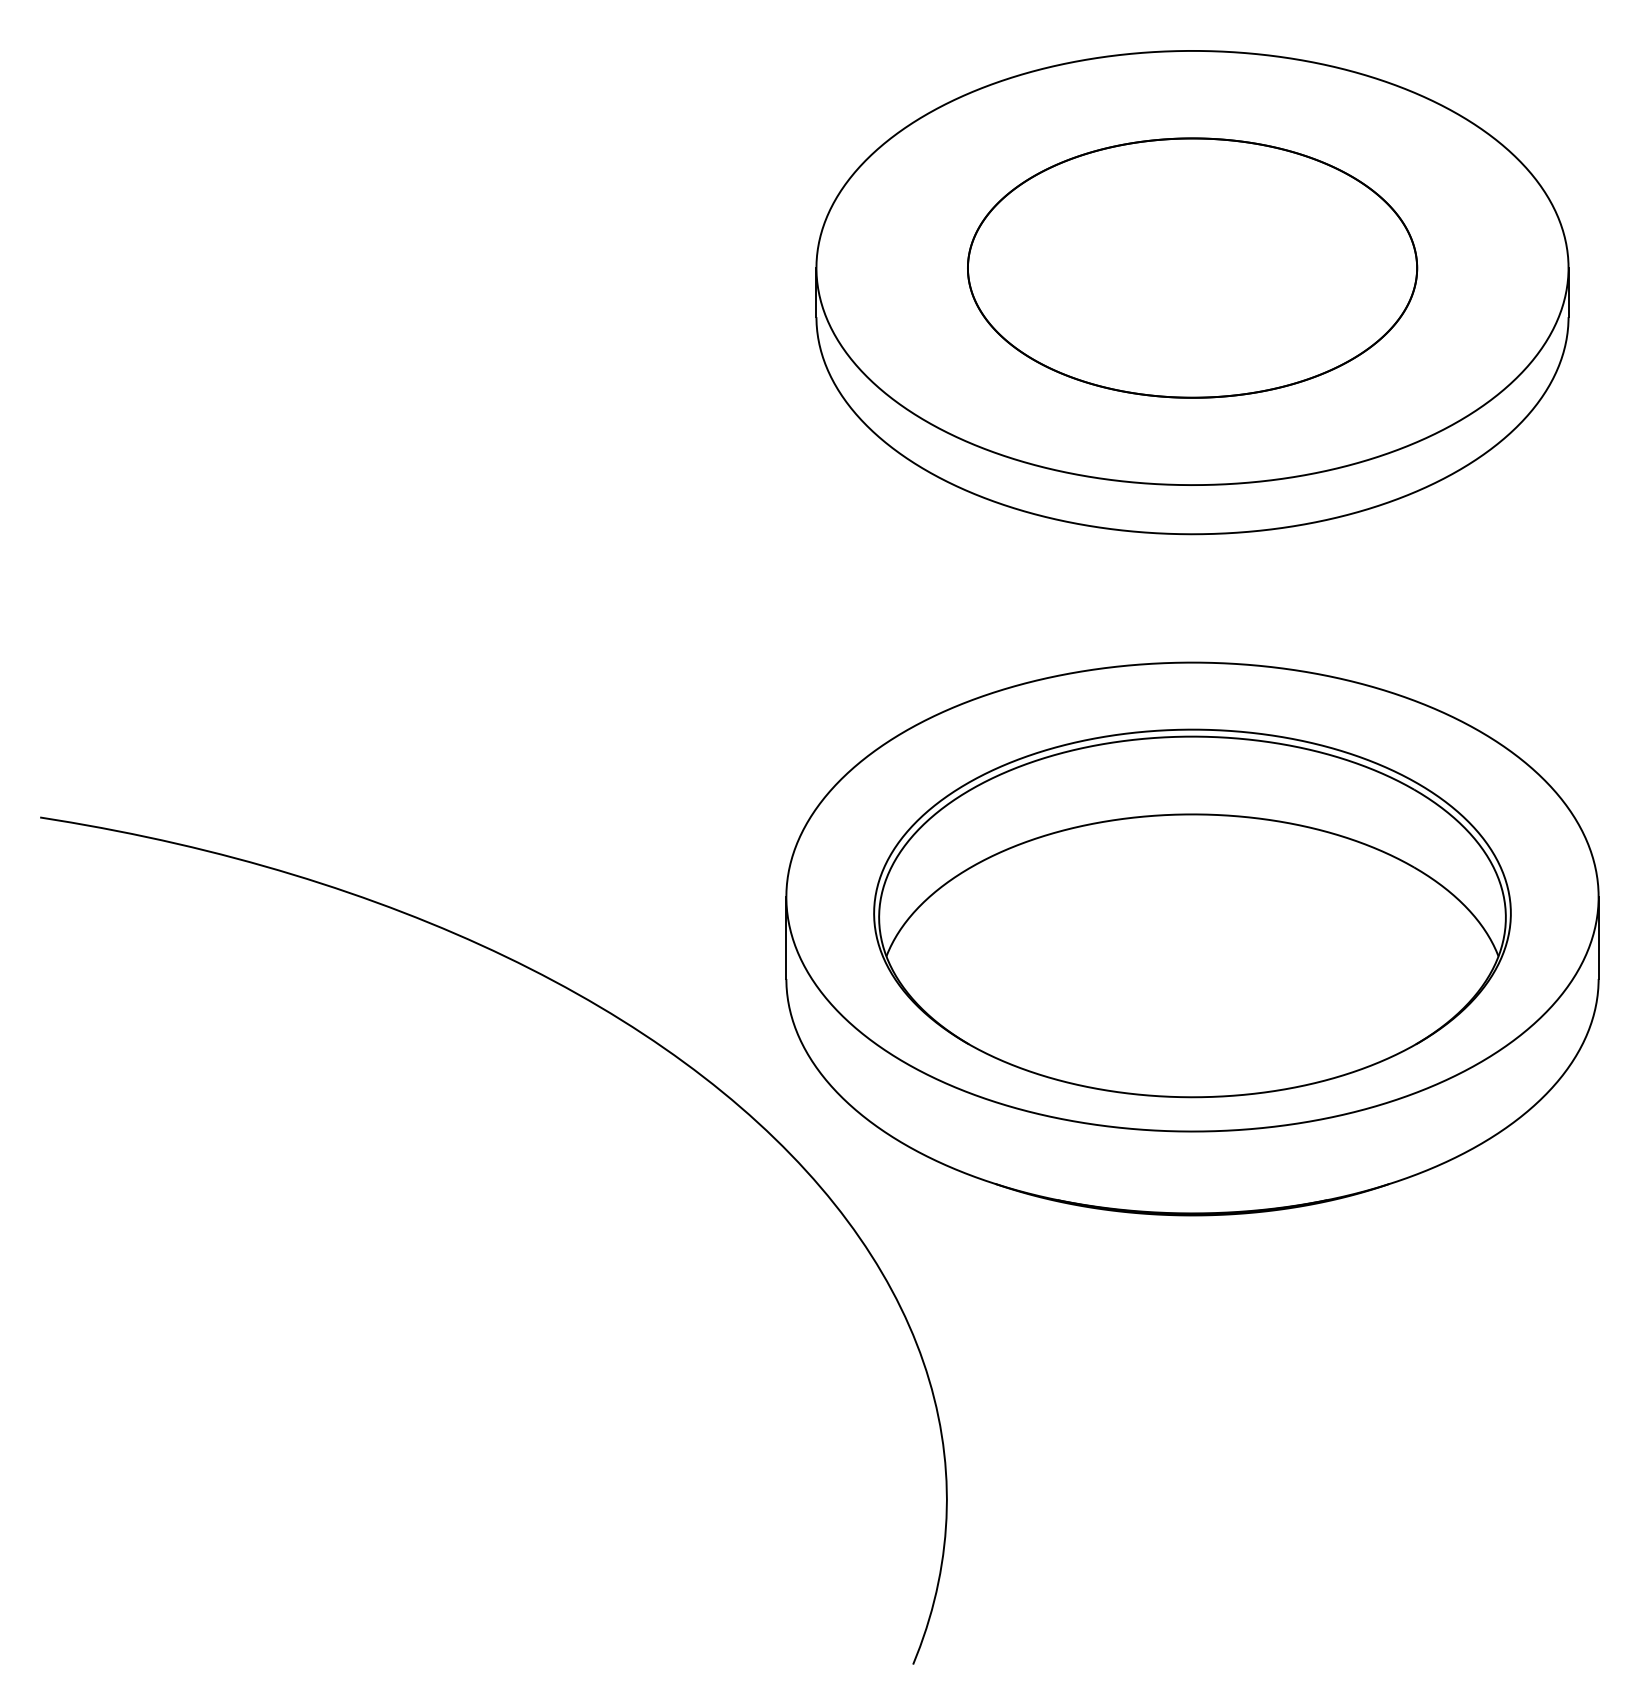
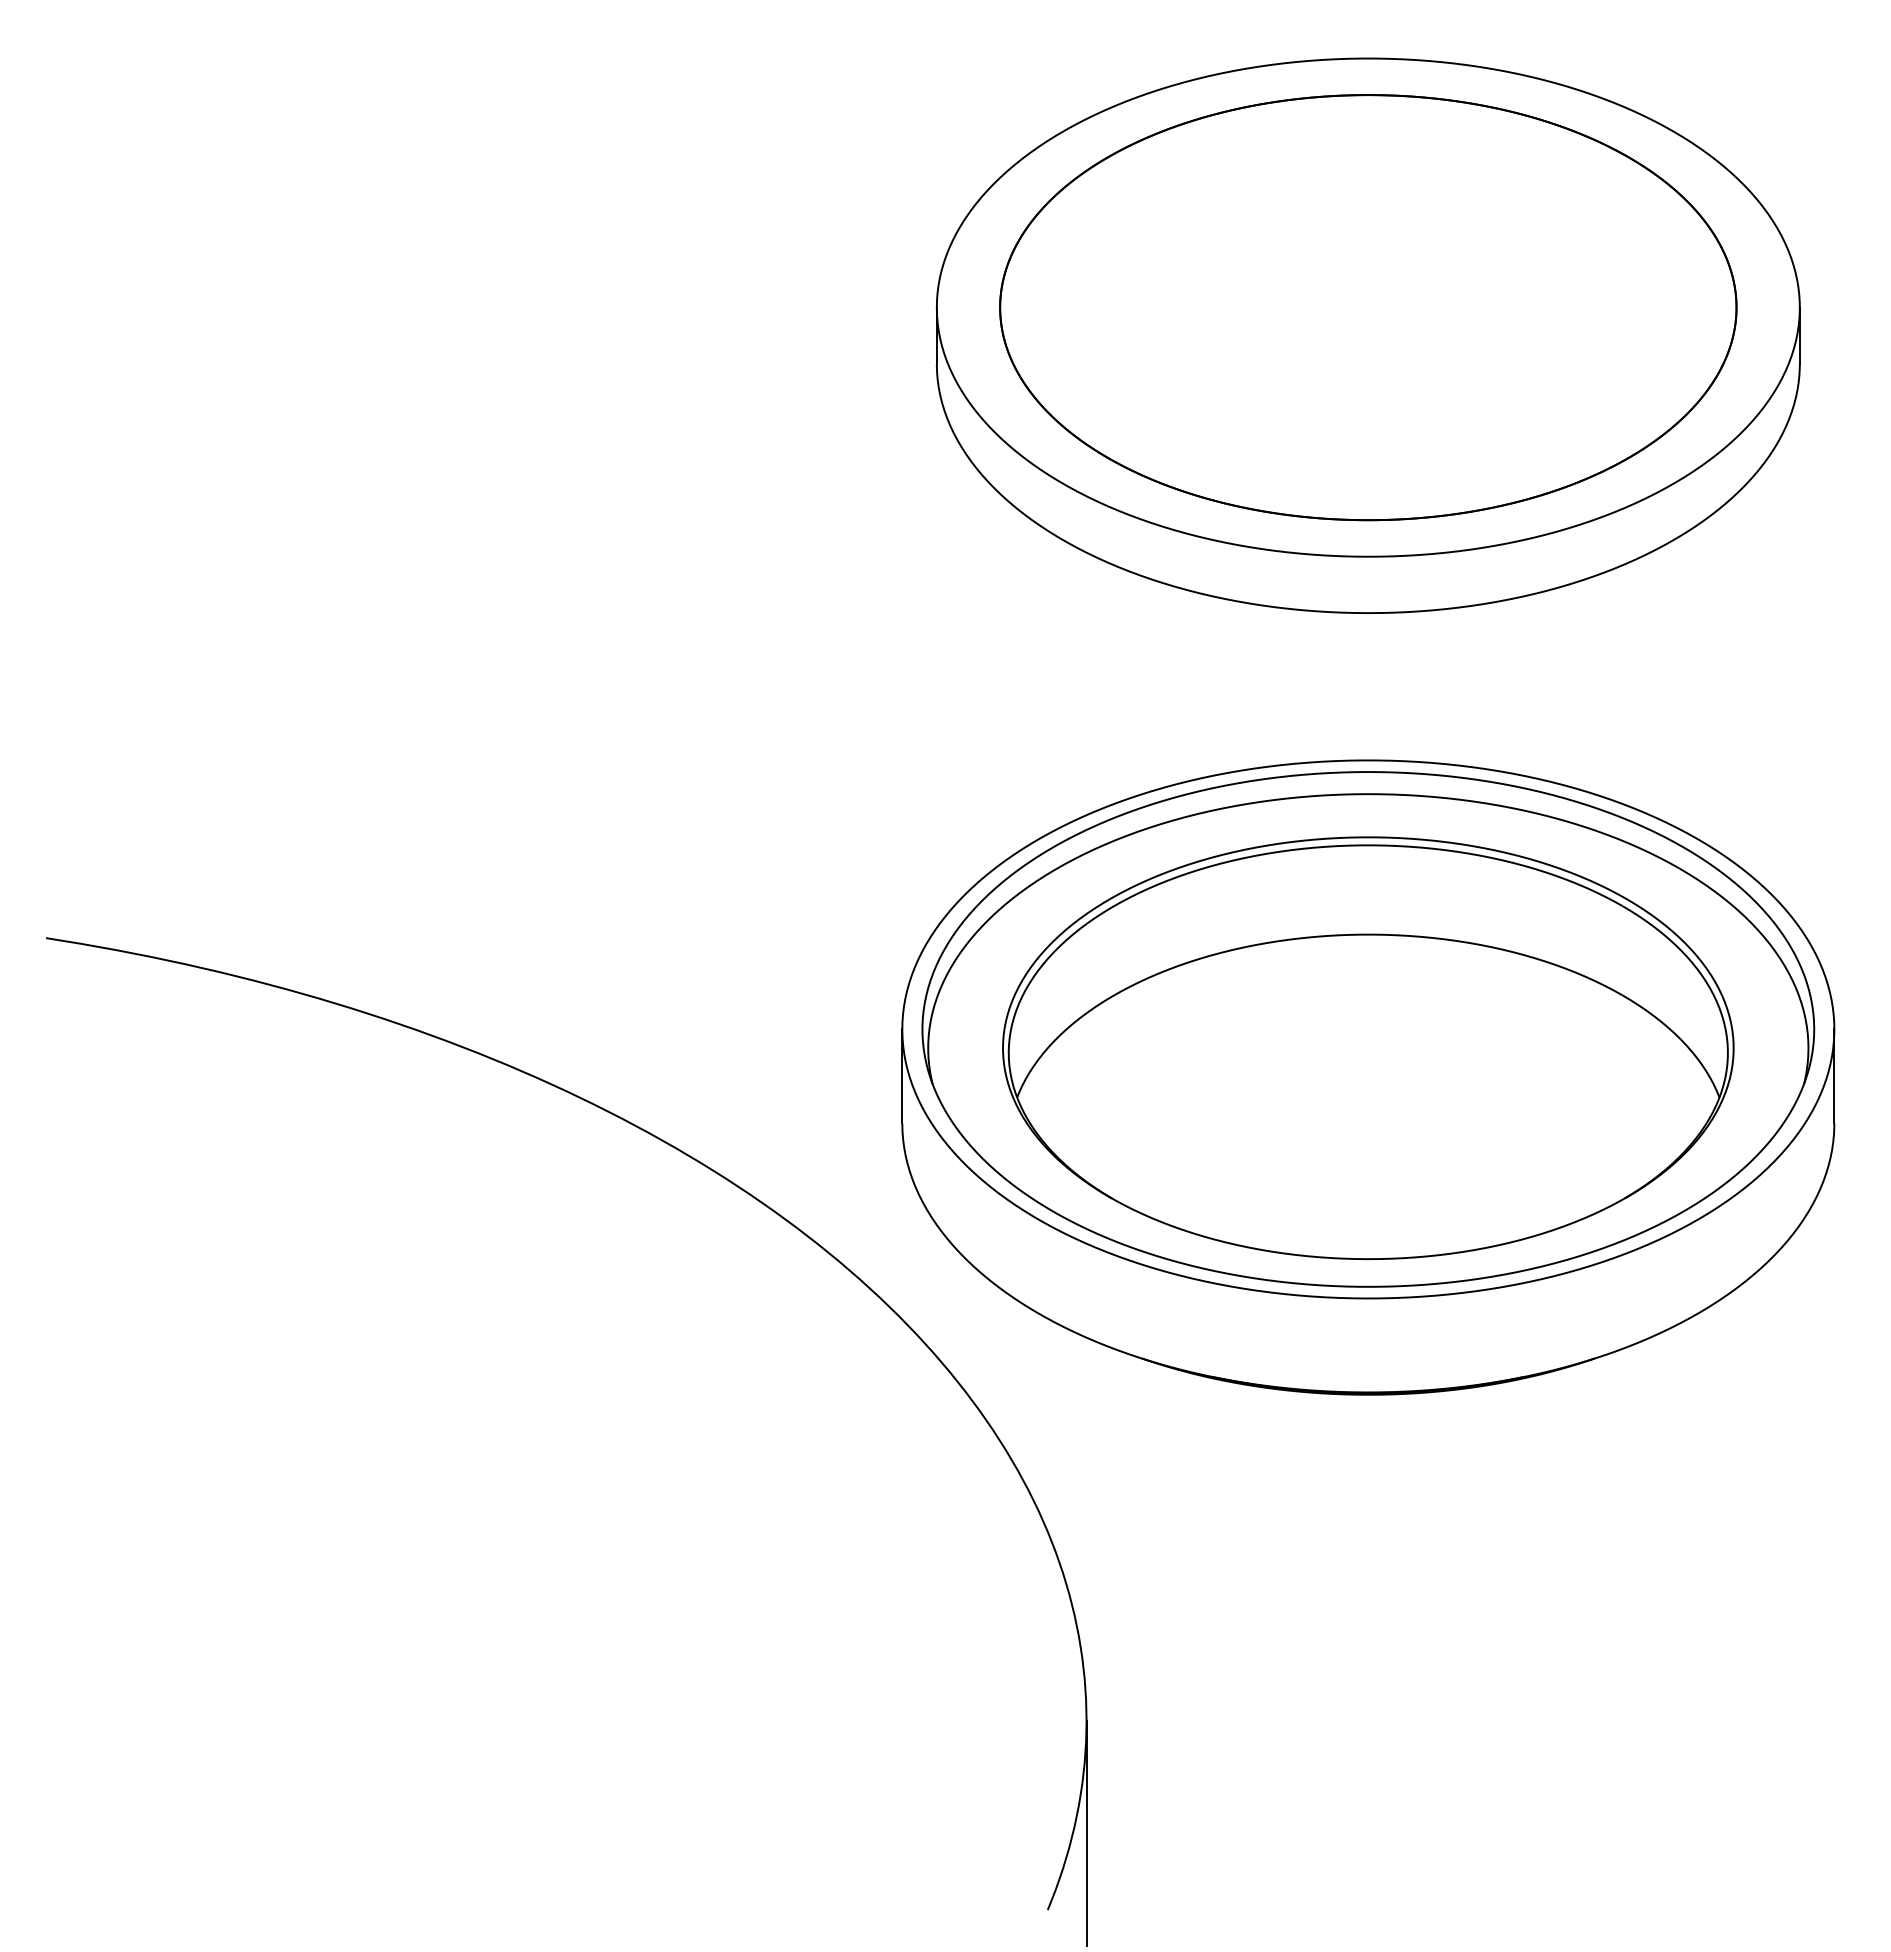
part: (1192, 267) -> (1368, 307), size x1.43
part: (1192, 897) -> (1368, 1029), added
line: (946, 1597) -> (1086, 1833), added

